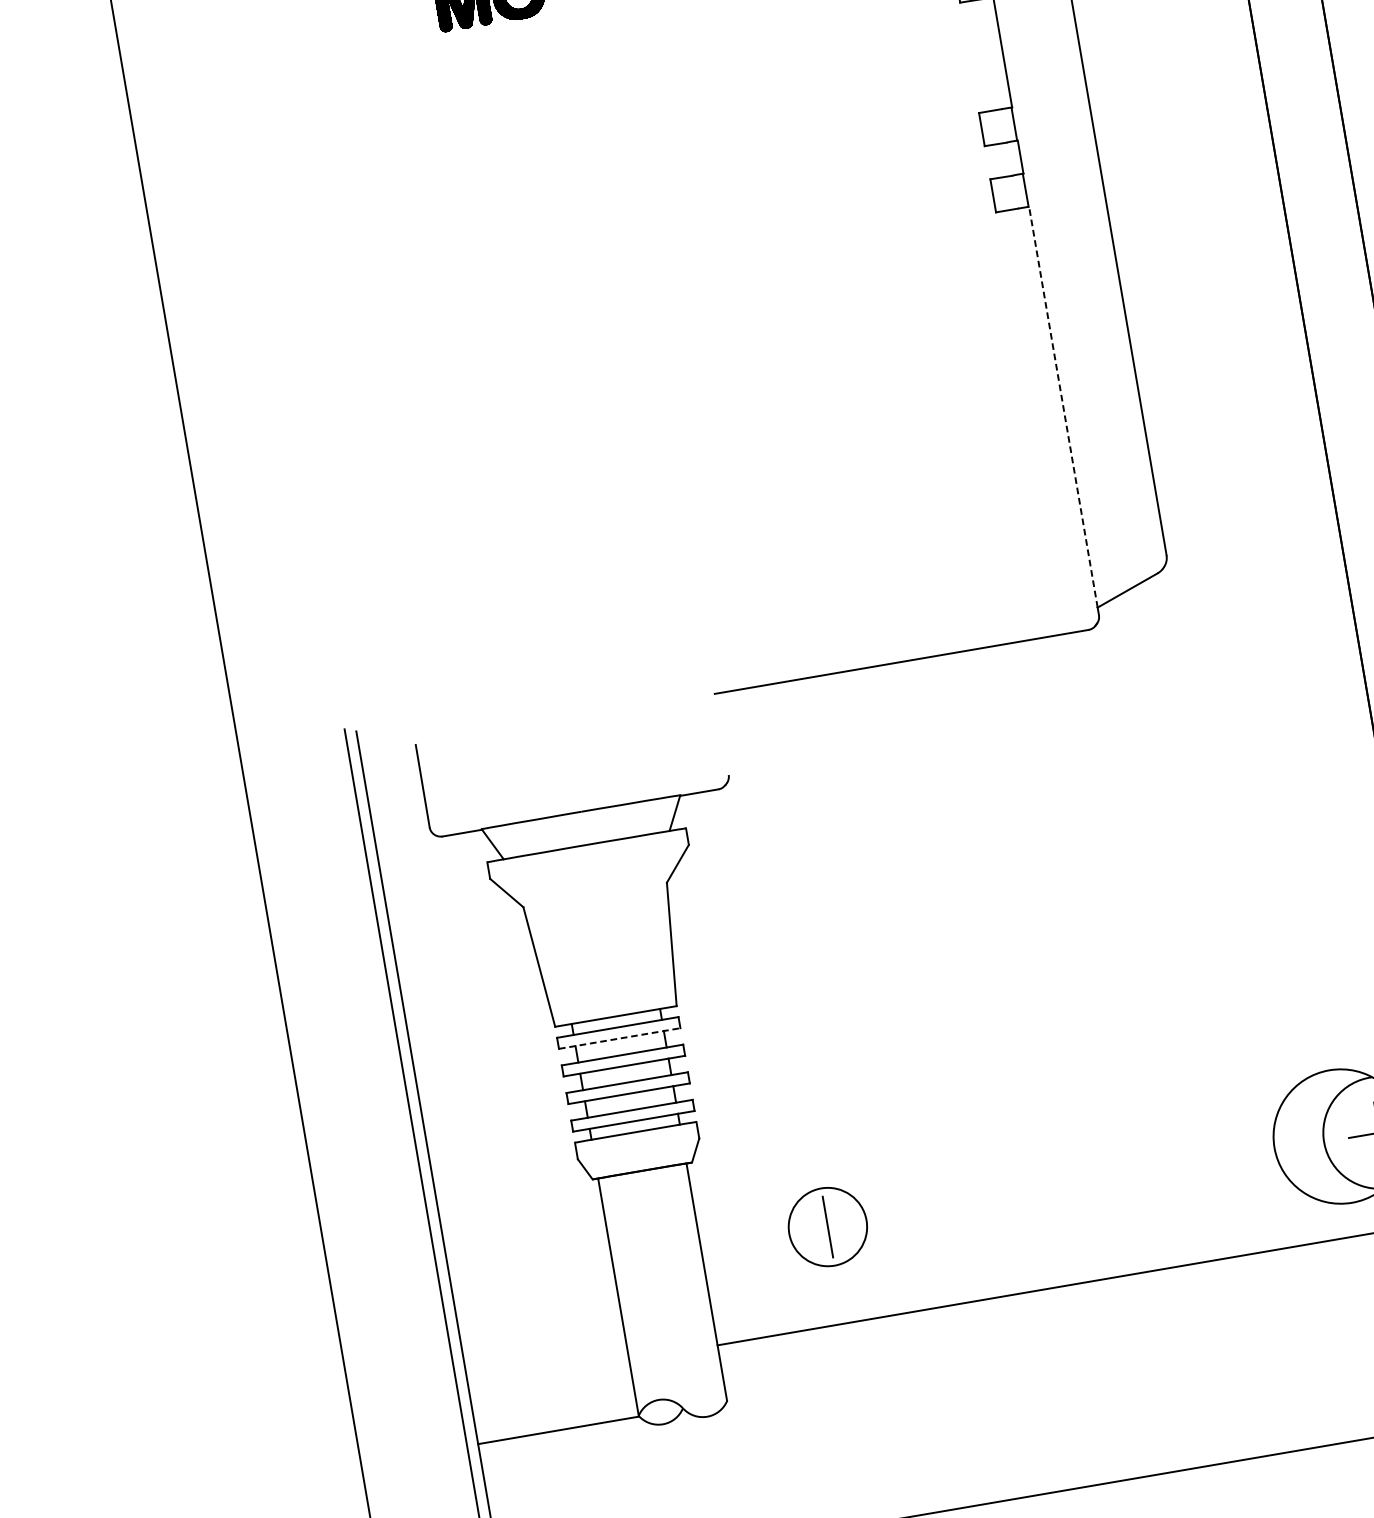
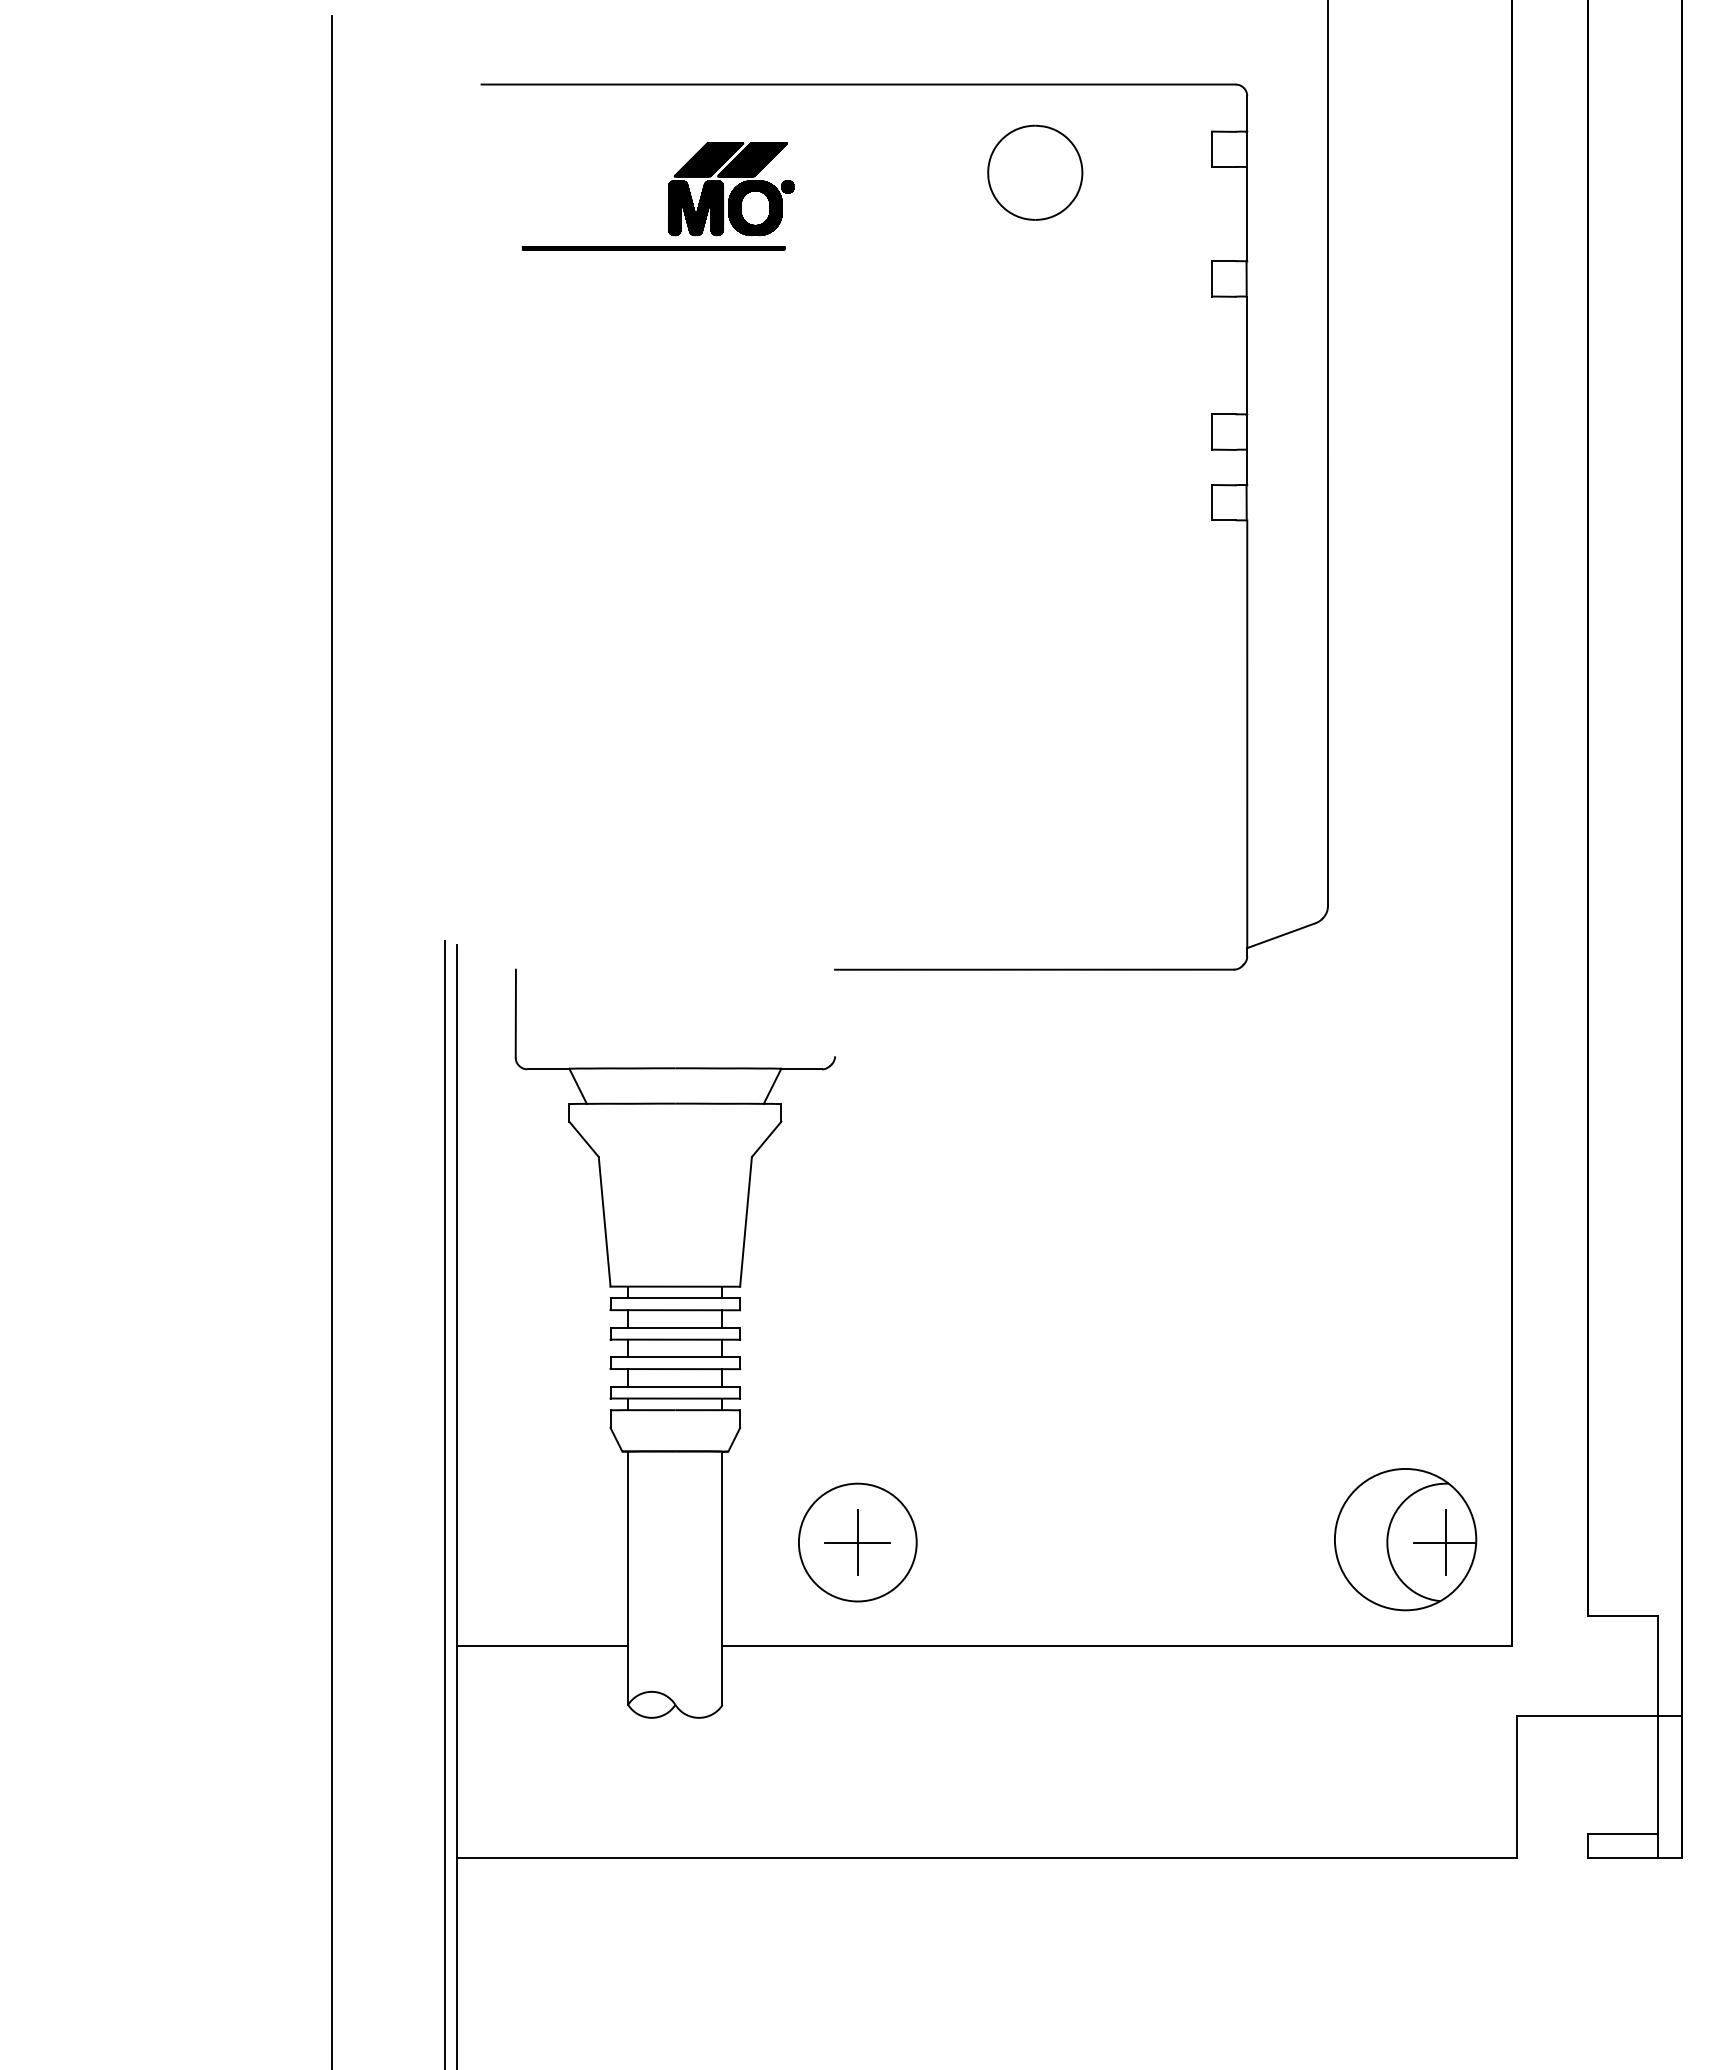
line: (429, 47) -> (653, 248), added
line: (1063, 407) -> (1247, 734), dashed -> solid
line: (619, 1038) -> (675, 1310), dashed -> solid
circle: (827, 1227) -> (857, 1542), size x1.43
line: (827, 1227) -> (857, 1542), added
line: (558, 1430) -> (542, 1645), moved

